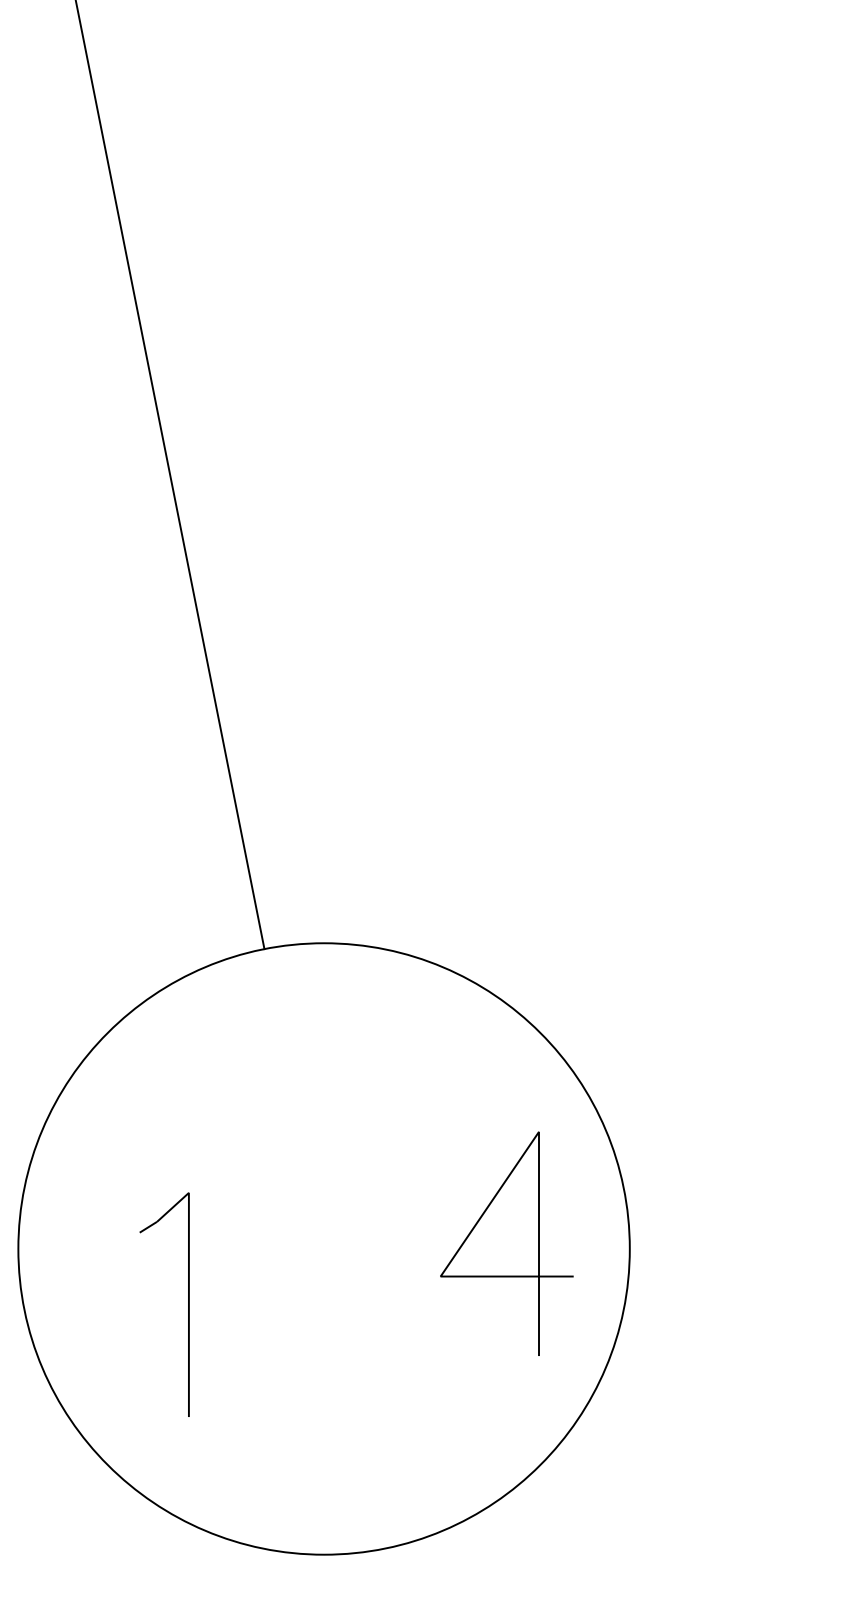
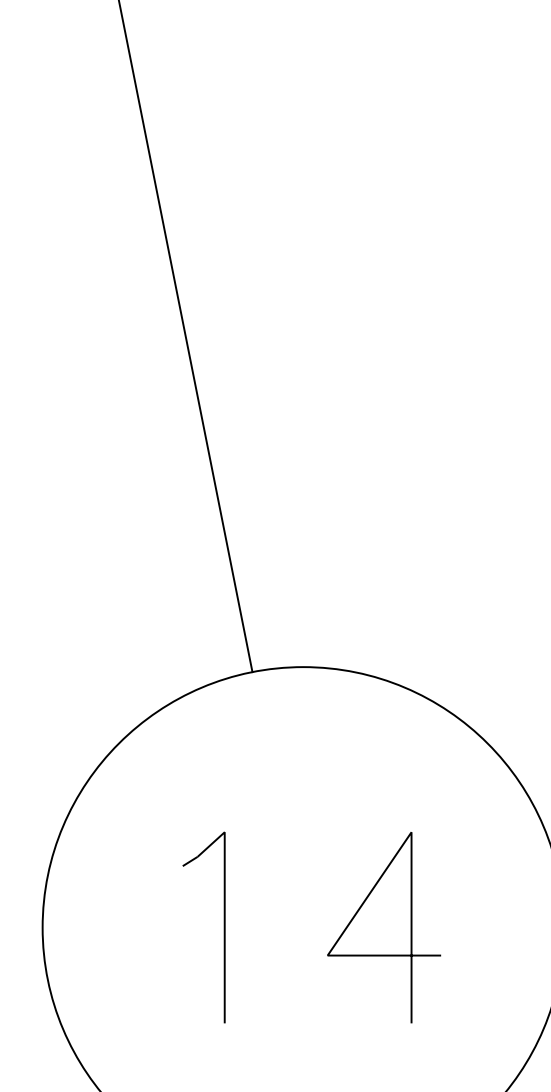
line: (538, 1243) -> (411, 927), moved
part: (188, 1304) -> (224, 927), moved

